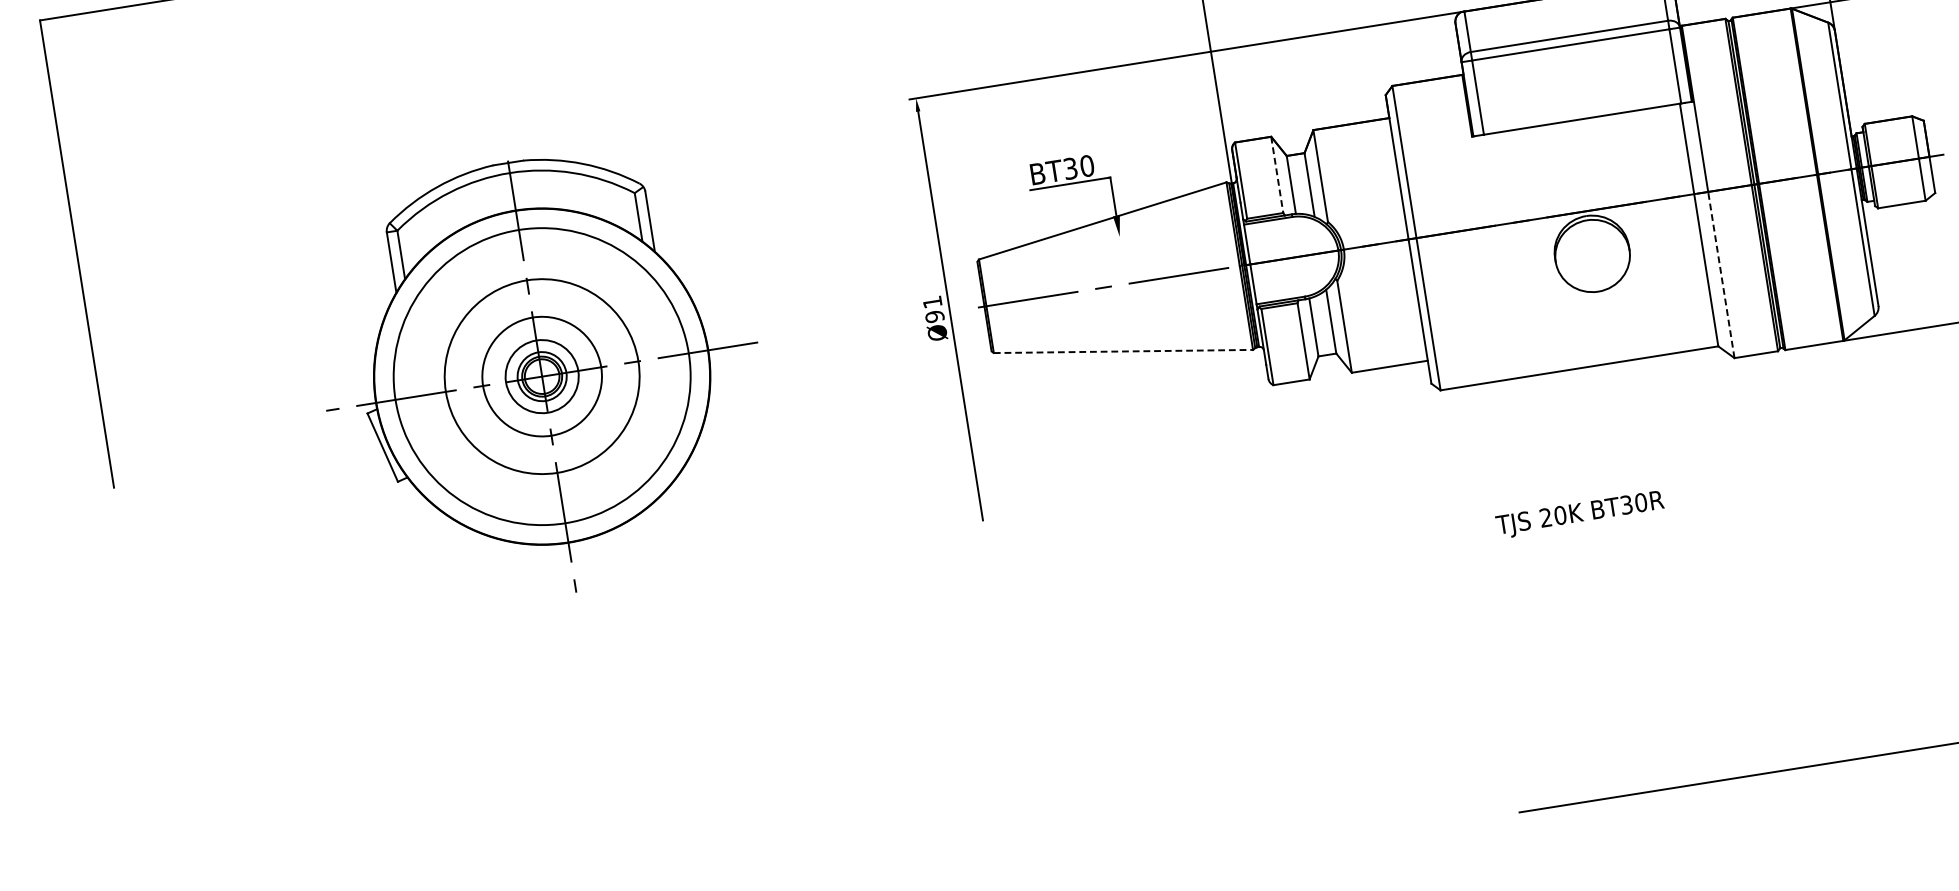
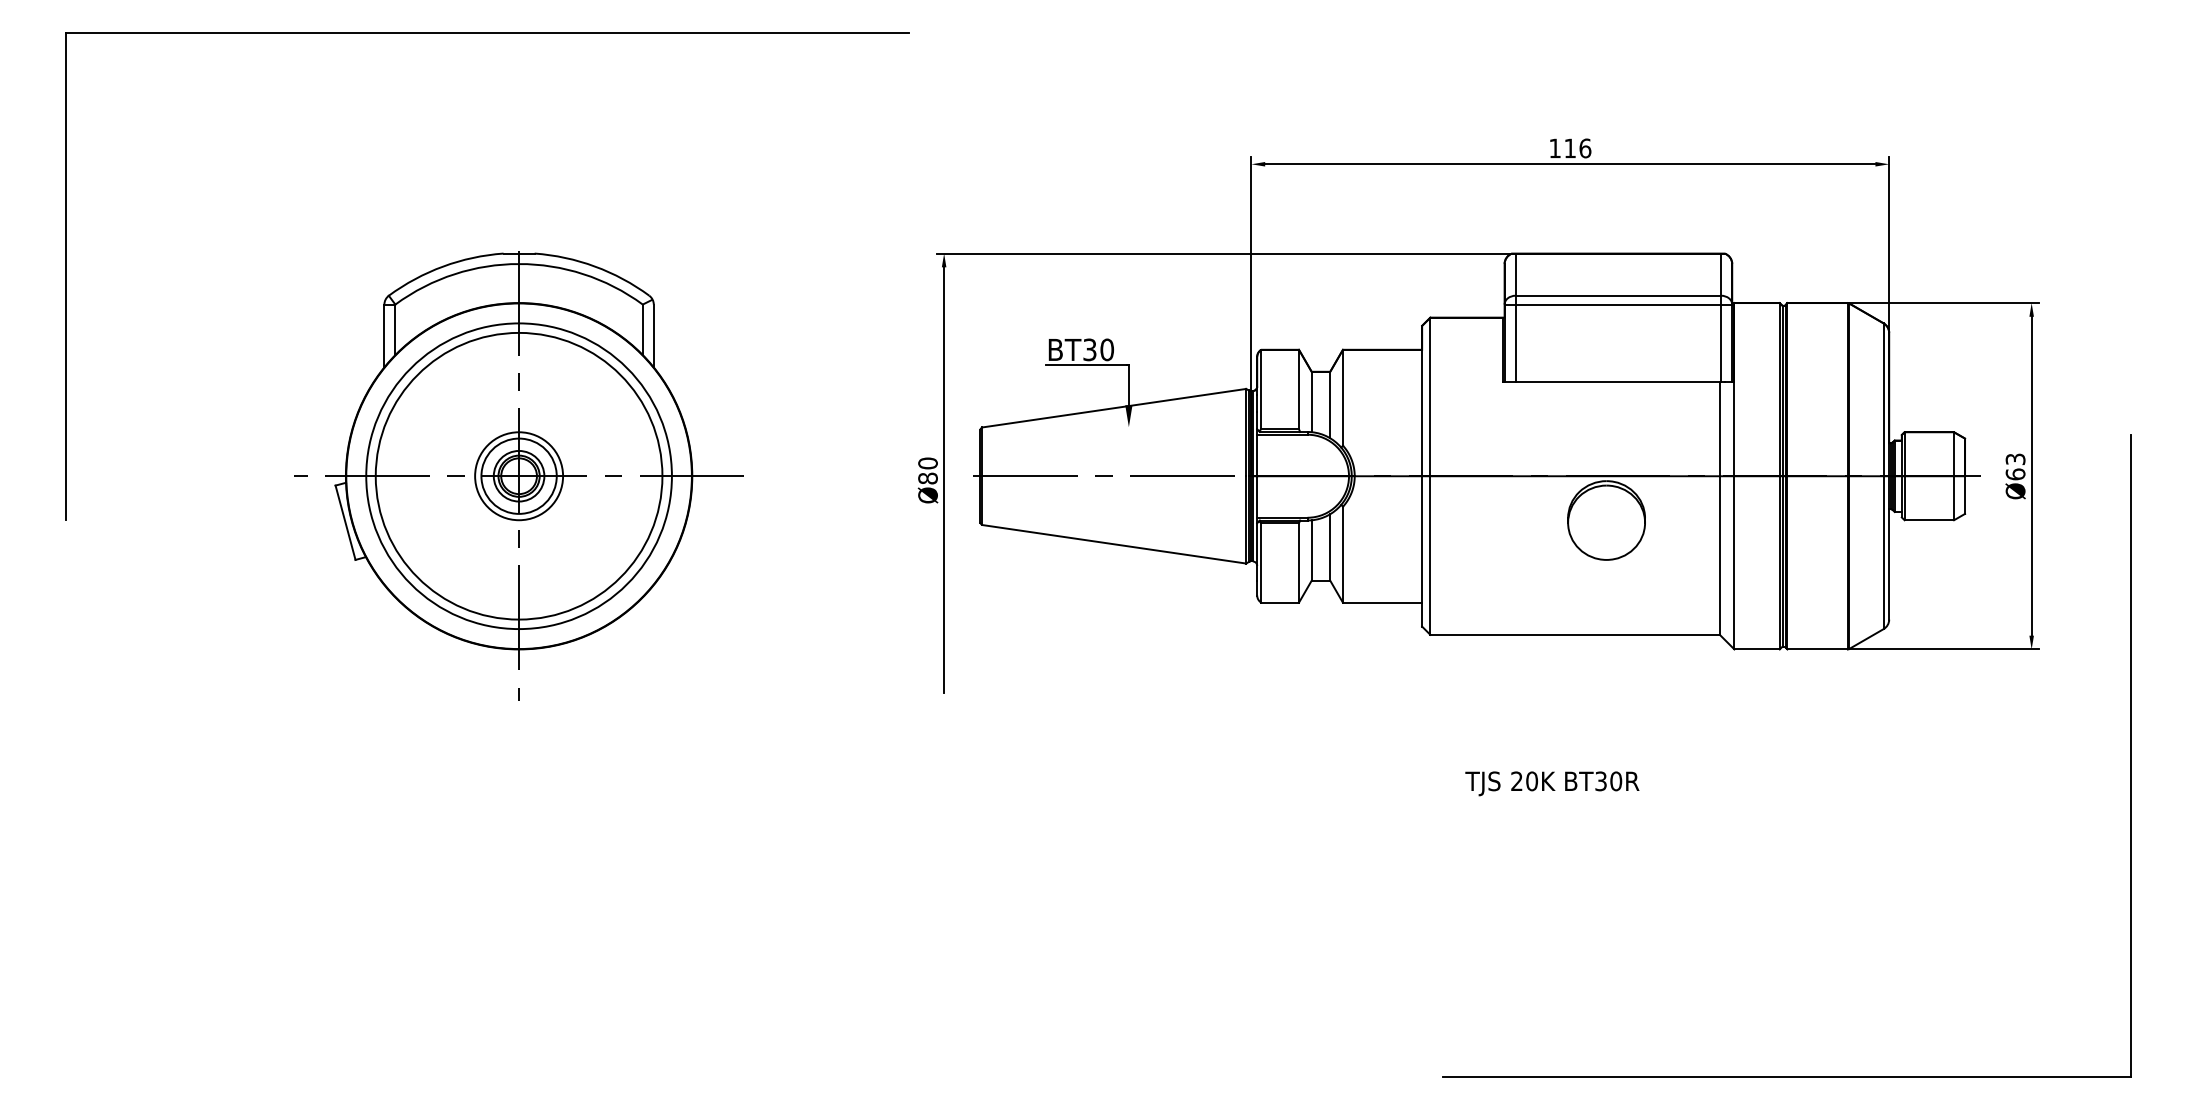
line: (1276, 174) -> (1298, 389), dashed -> solid
line: (1721, 274) -> (1734, 562), dashed -> solid
text: (933, 309) -> (927, 470), Ø91 -> Ø80
line: (1123, 351) -> (1114, 544), dashed -> solid
circle: (541, 376) -> (518, 475), size x1.43
circle: (542, 376) -> (519, 476), size x0.71

